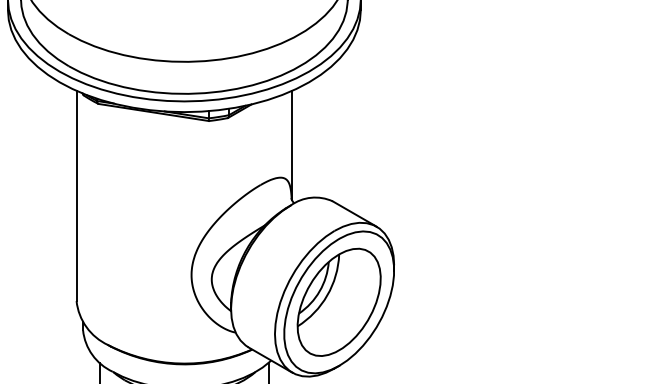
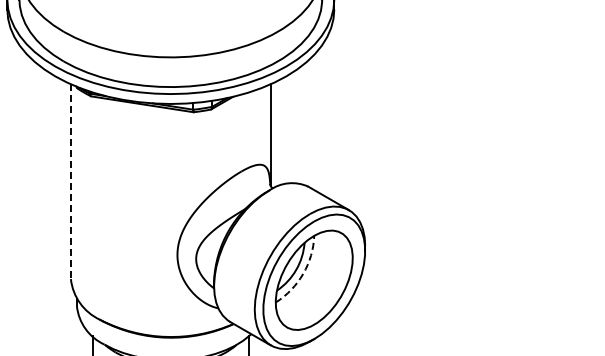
line: (76, 196) -> (70, 182), solid -> dashed
arc: (327, 295) -> (303, 273), solid -> dashed

